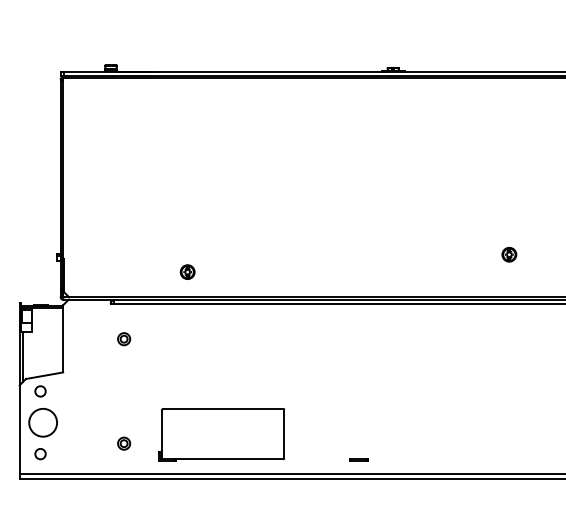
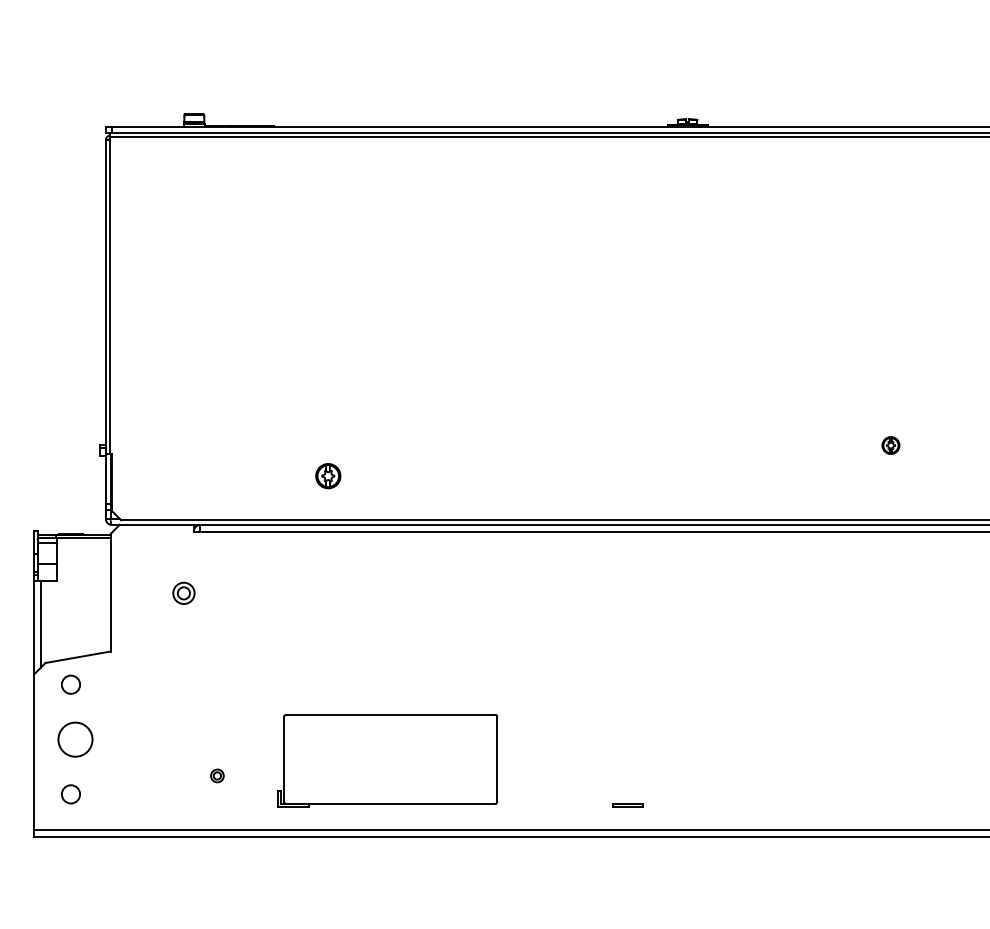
part: (509, 254) -> (891, 445), size x0.7
part: (124, 339) -> (184, 593), moved
circle: (42, 422) -> (74, 739), size x0.7
part: (124, 443) -> (217, 775), size x0.6

